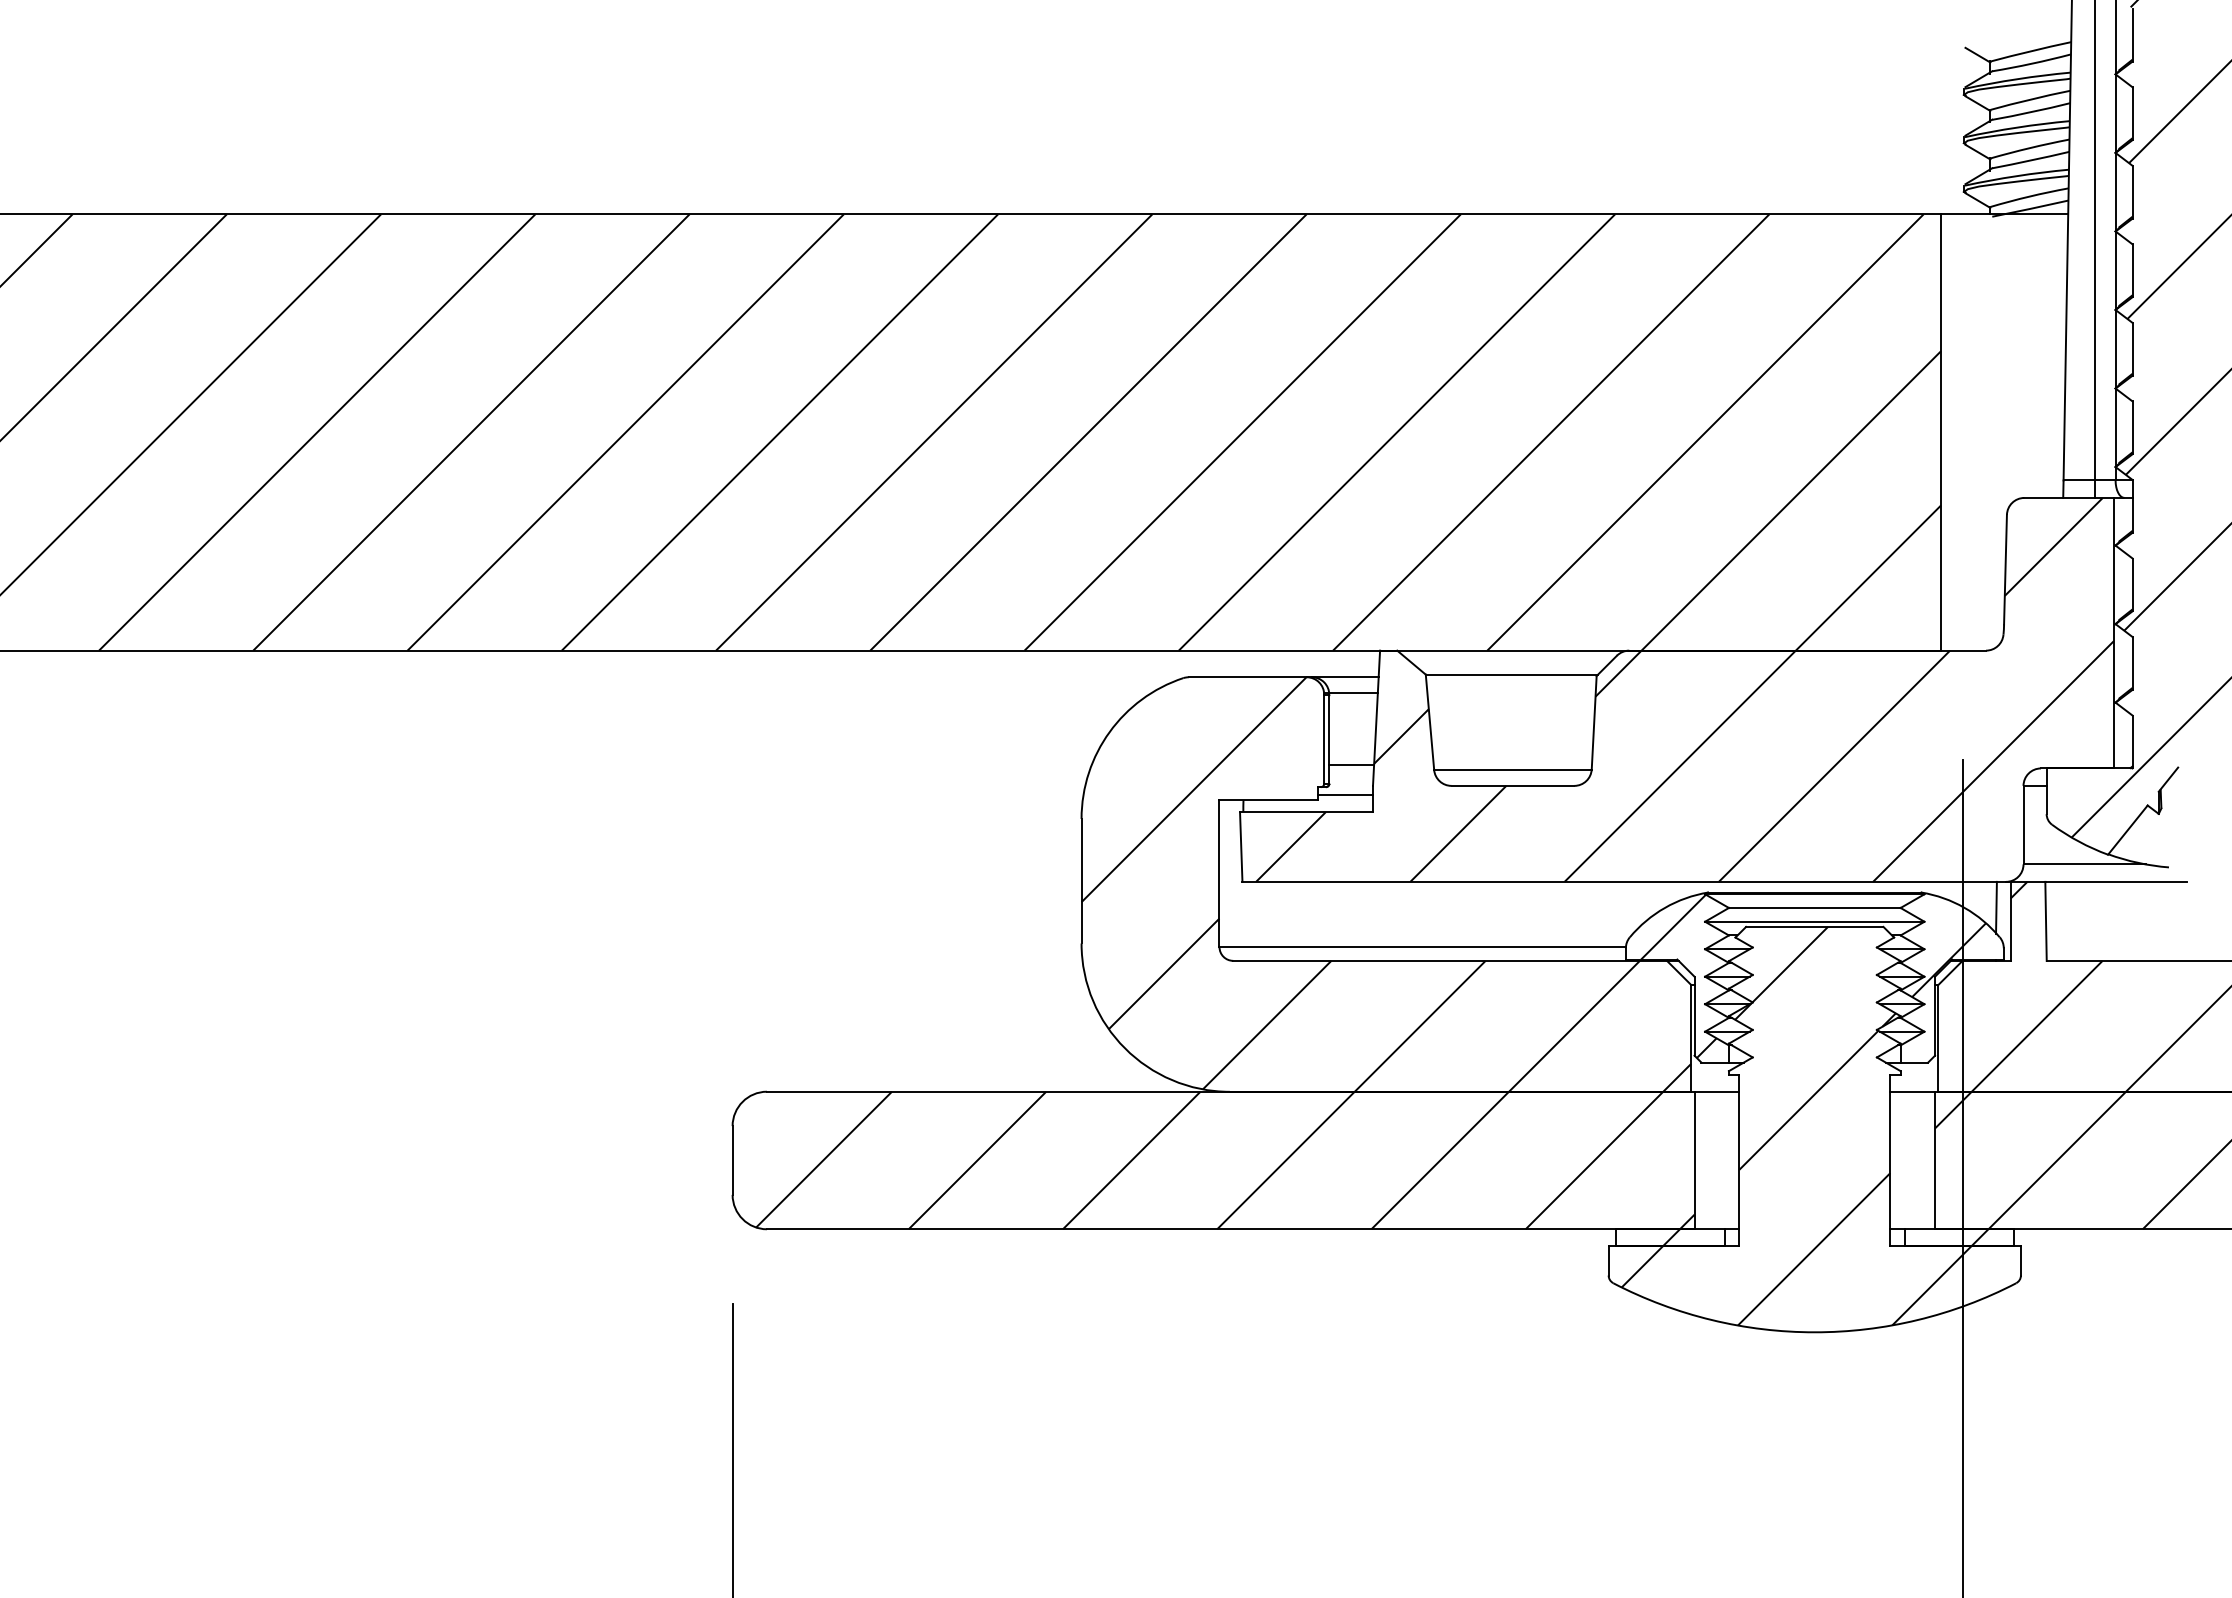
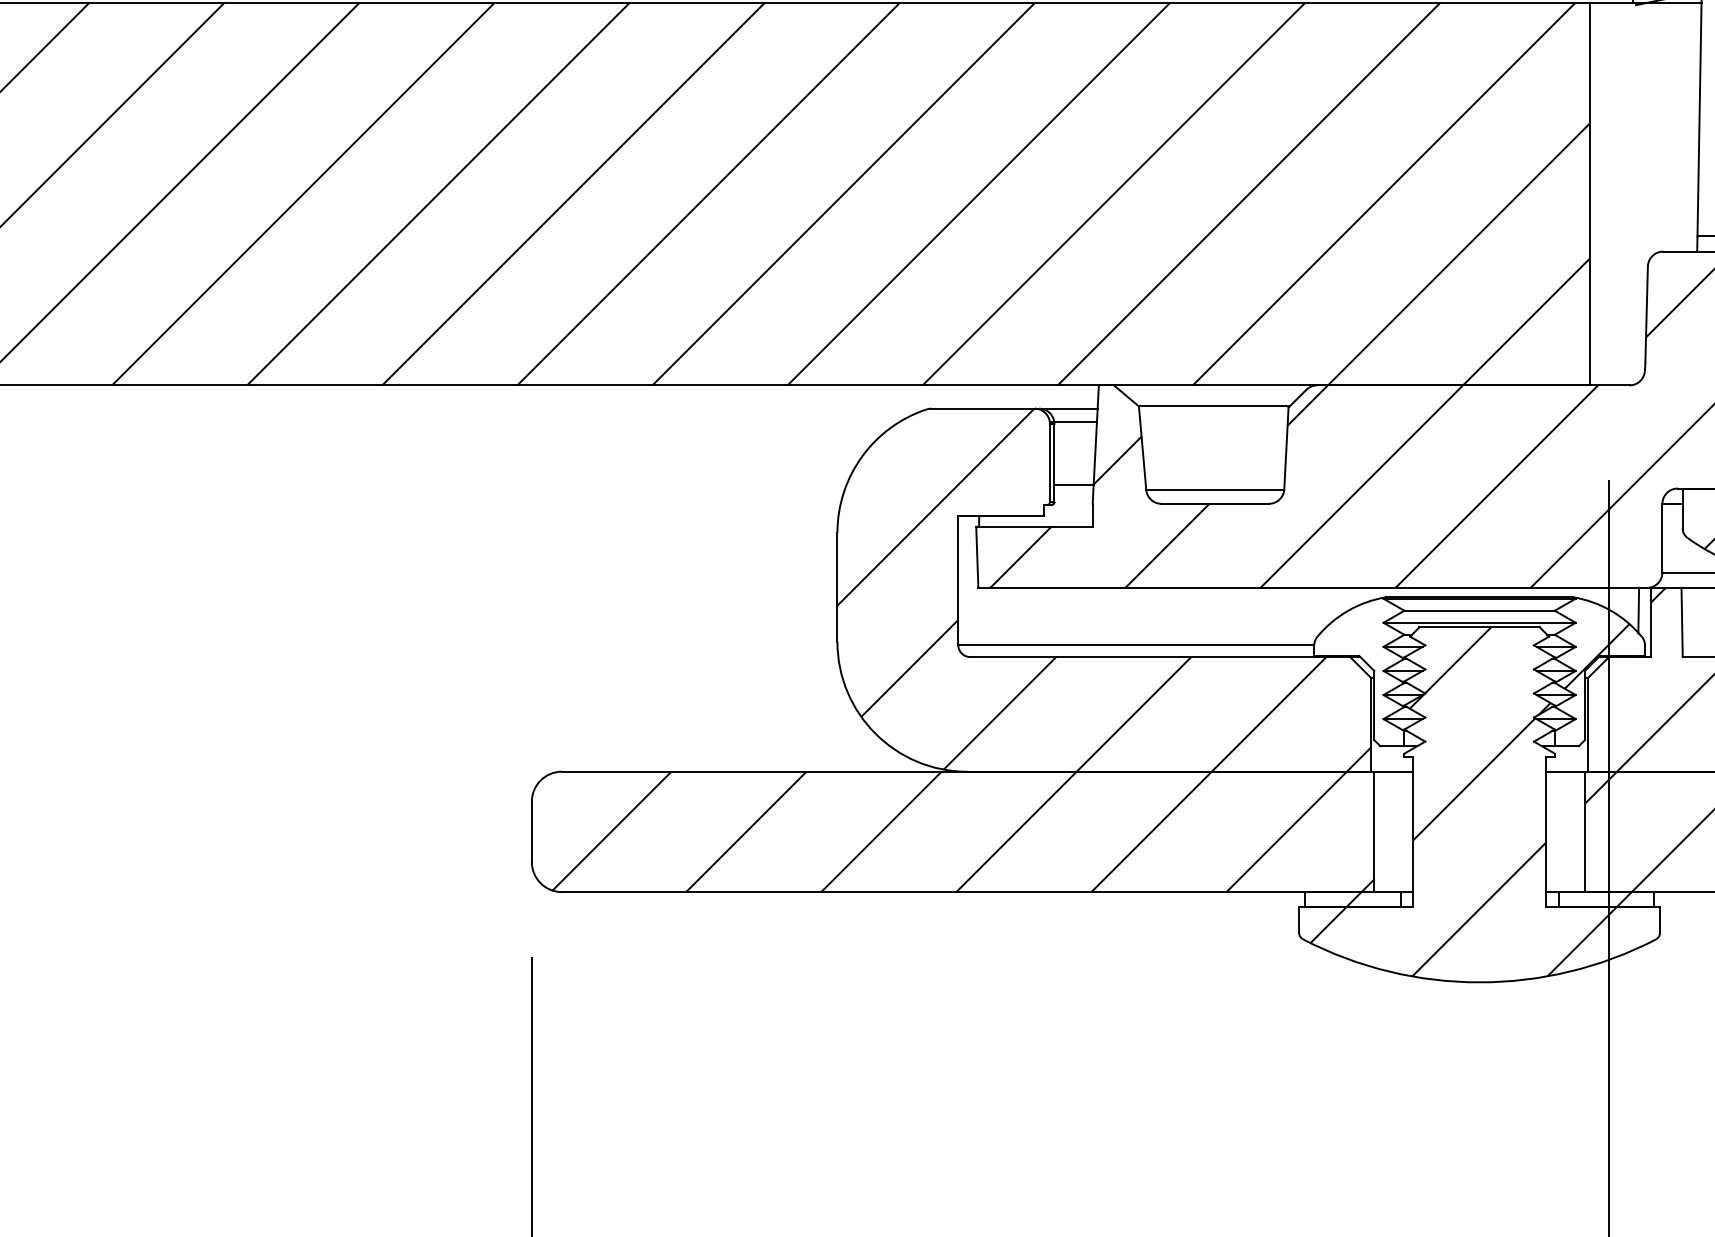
line: (1345, 794) -> (1068, 511), removed
hatch: (1678, 975) -> (1360, 669), removed

